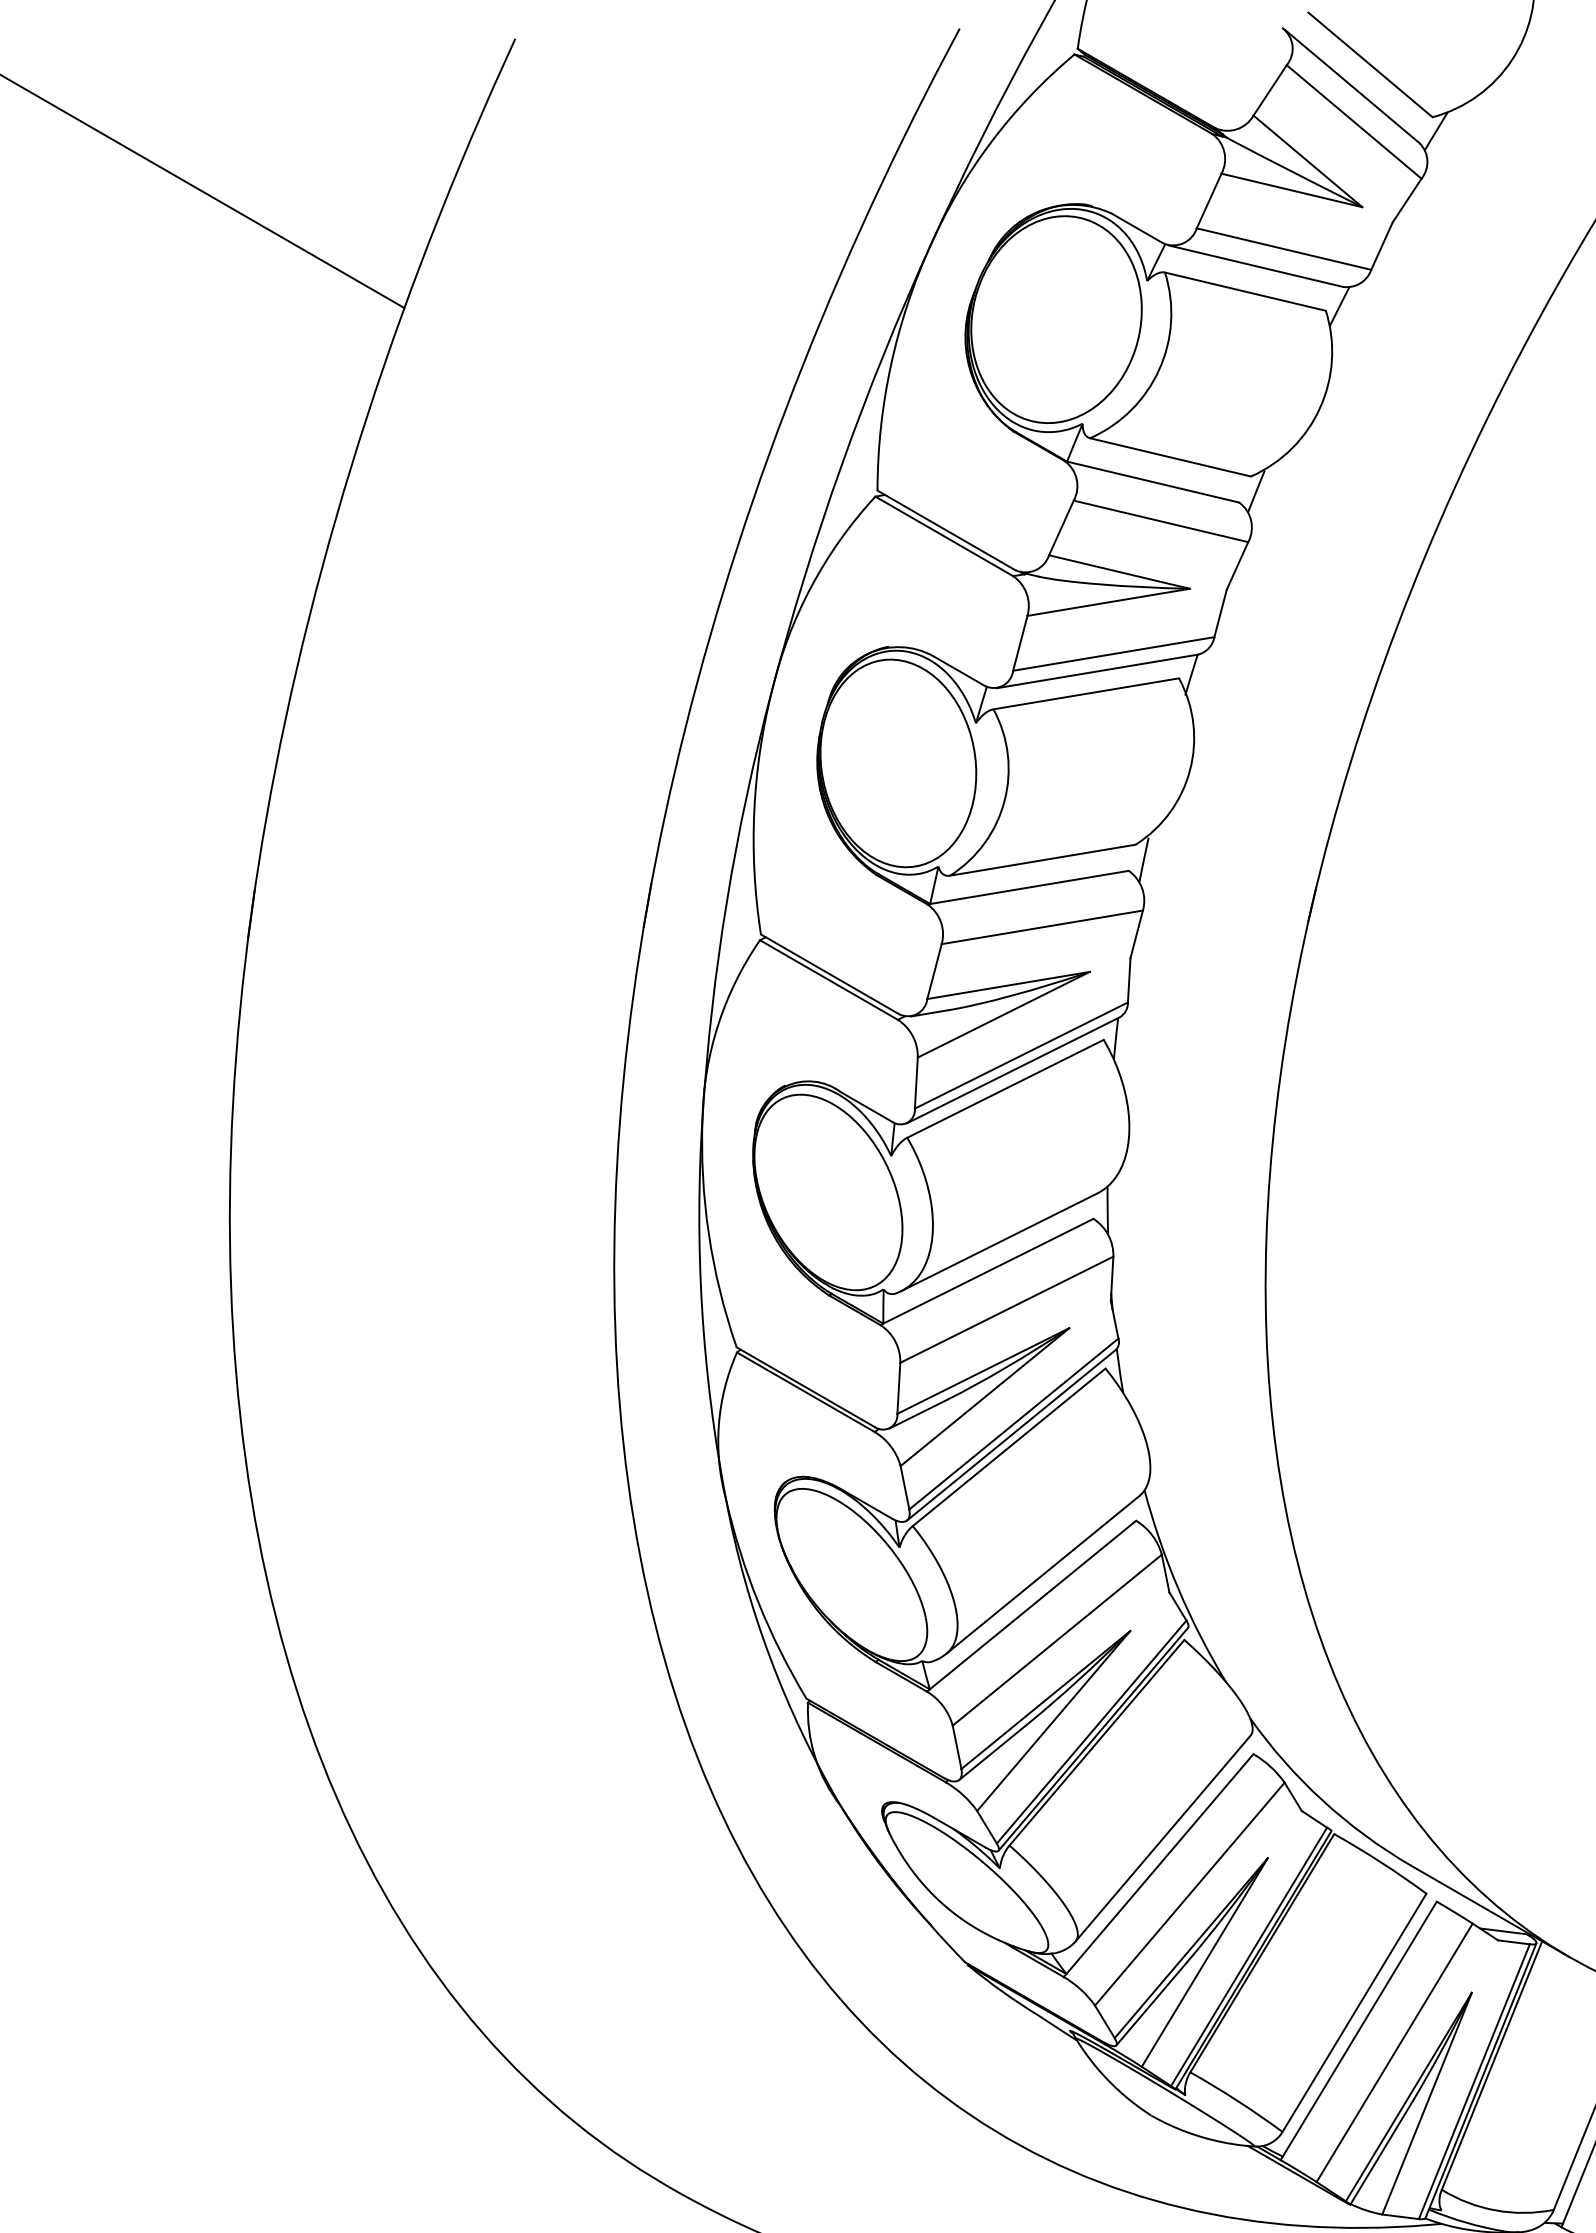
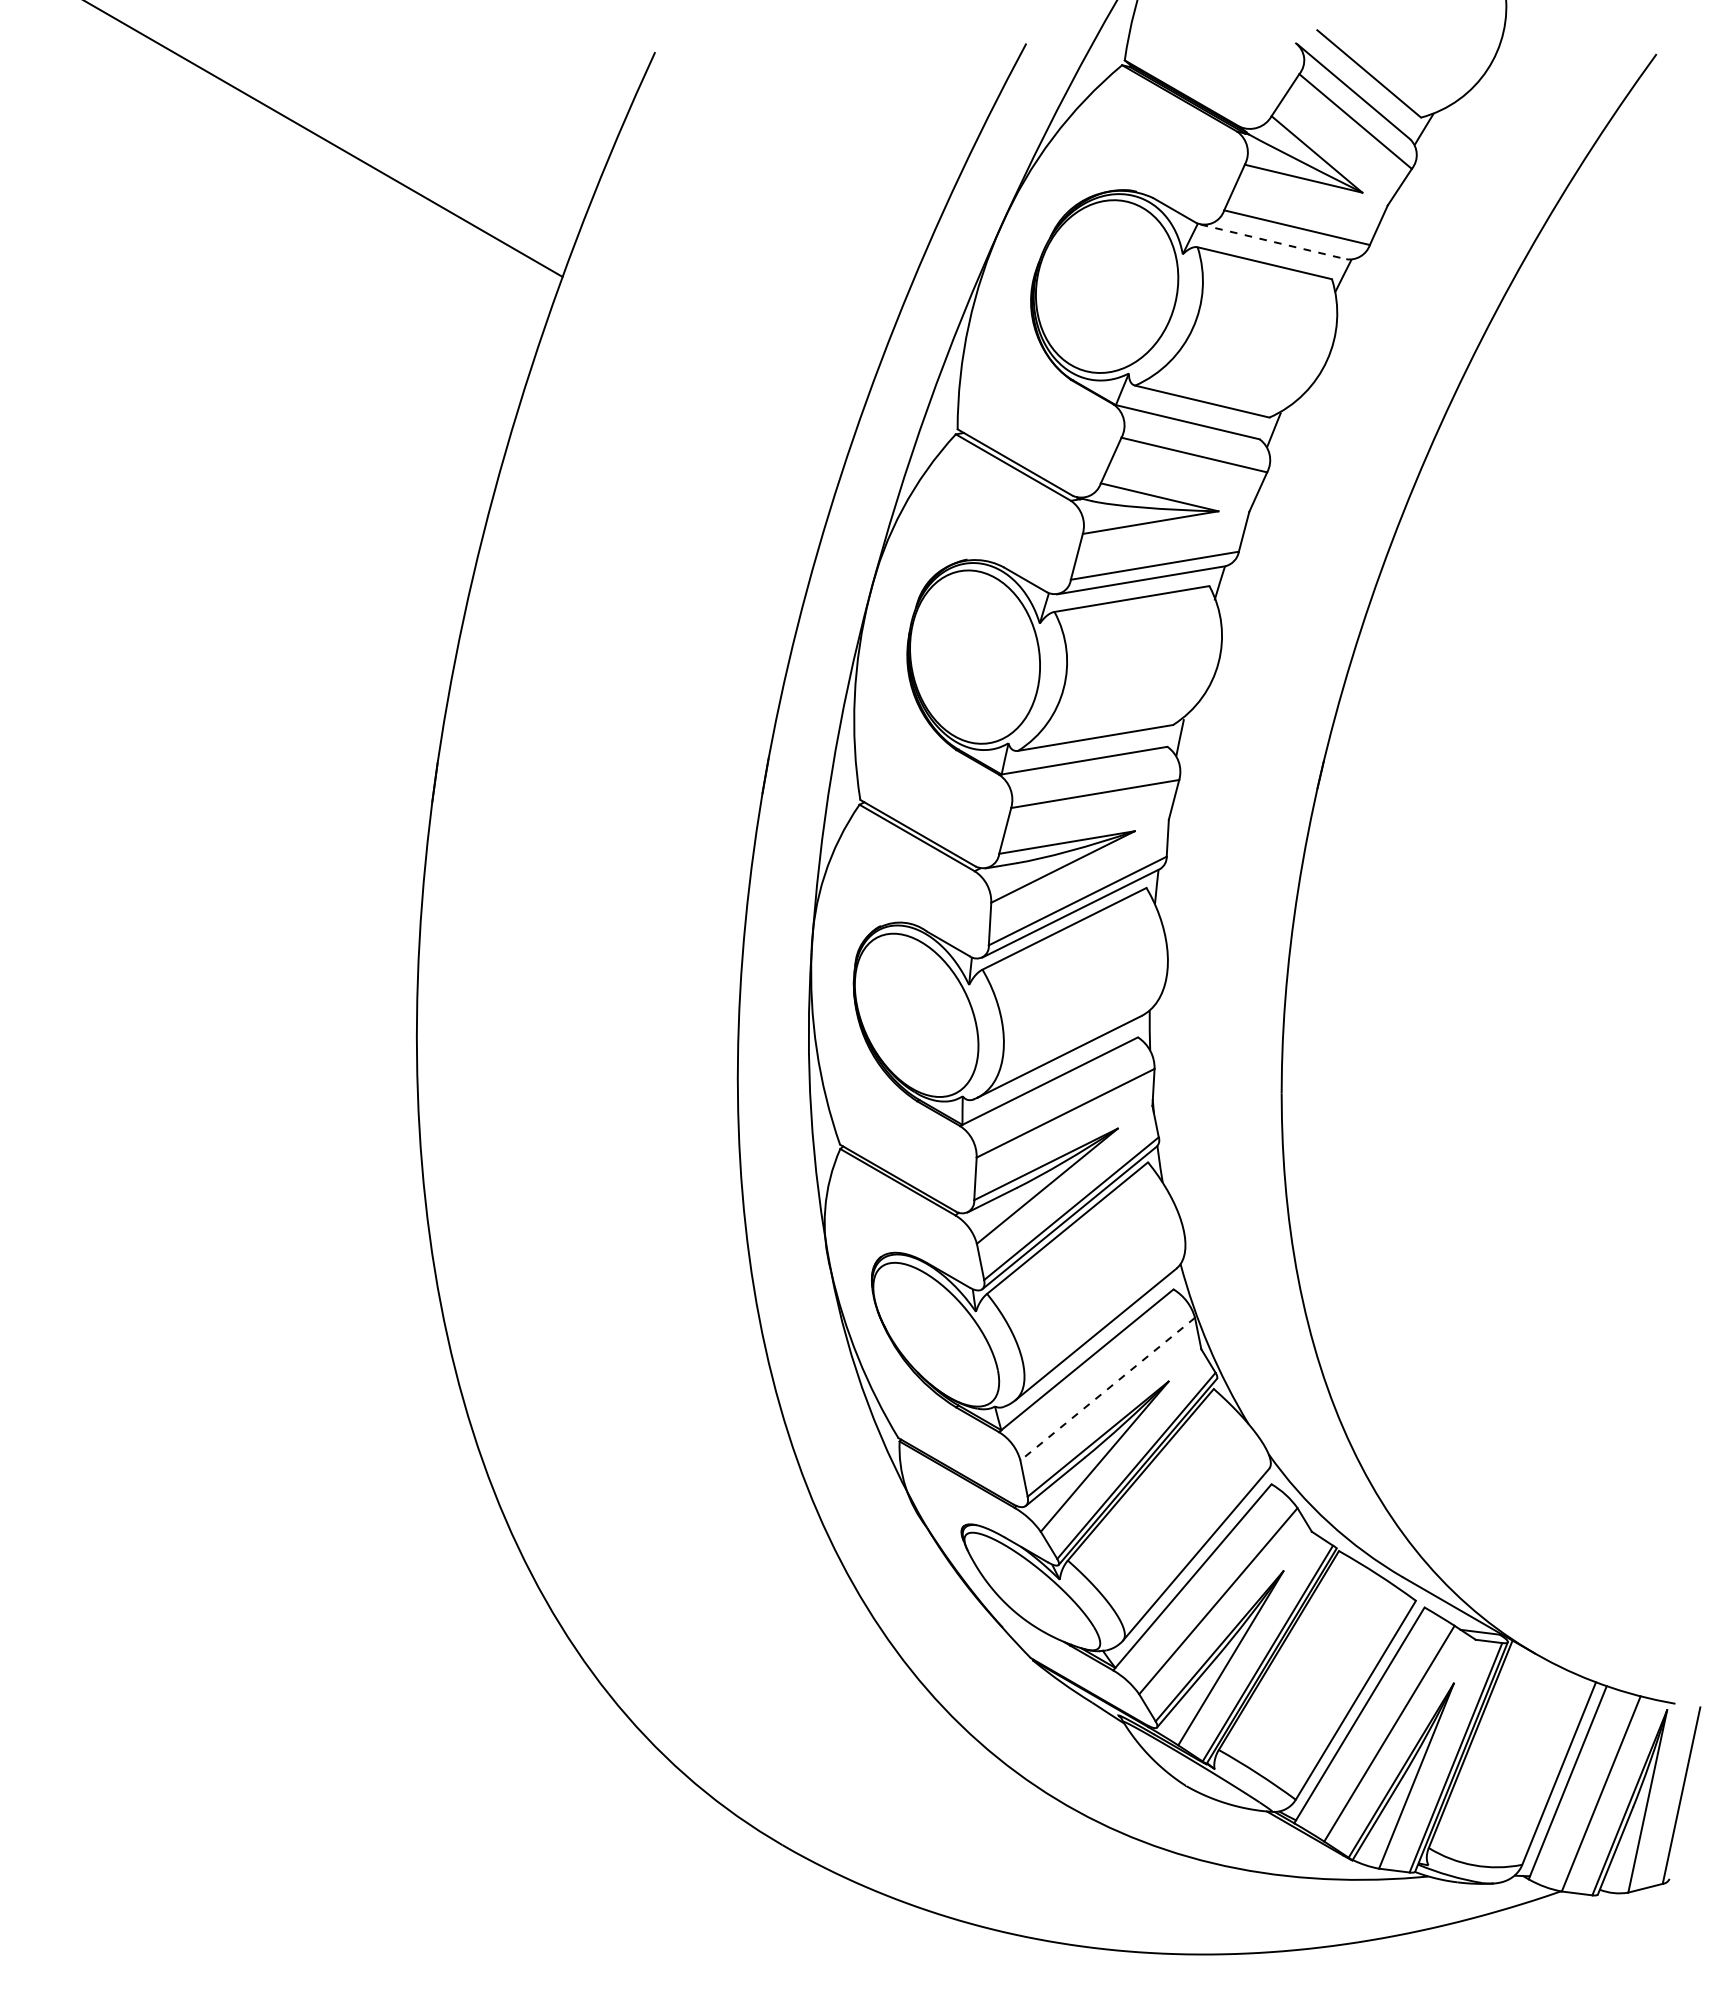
line: (1255, 265) -> (1273, 241), solid -> dashed
line: (1057, 1640) -> (1107, 1389), solid -> dashed

